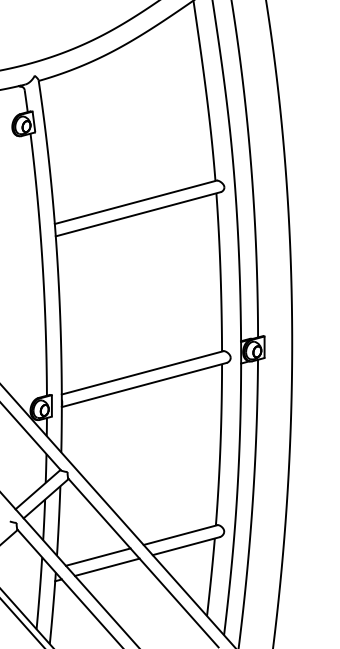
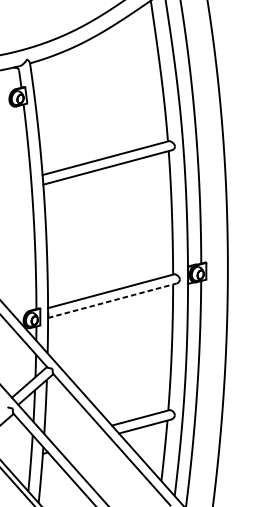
line: (144, 384) -> (112, 300), solid -> dashed
line: (97, 556) -> (75, 434), removed
line: (107, 566) -> (83, 442), removed

